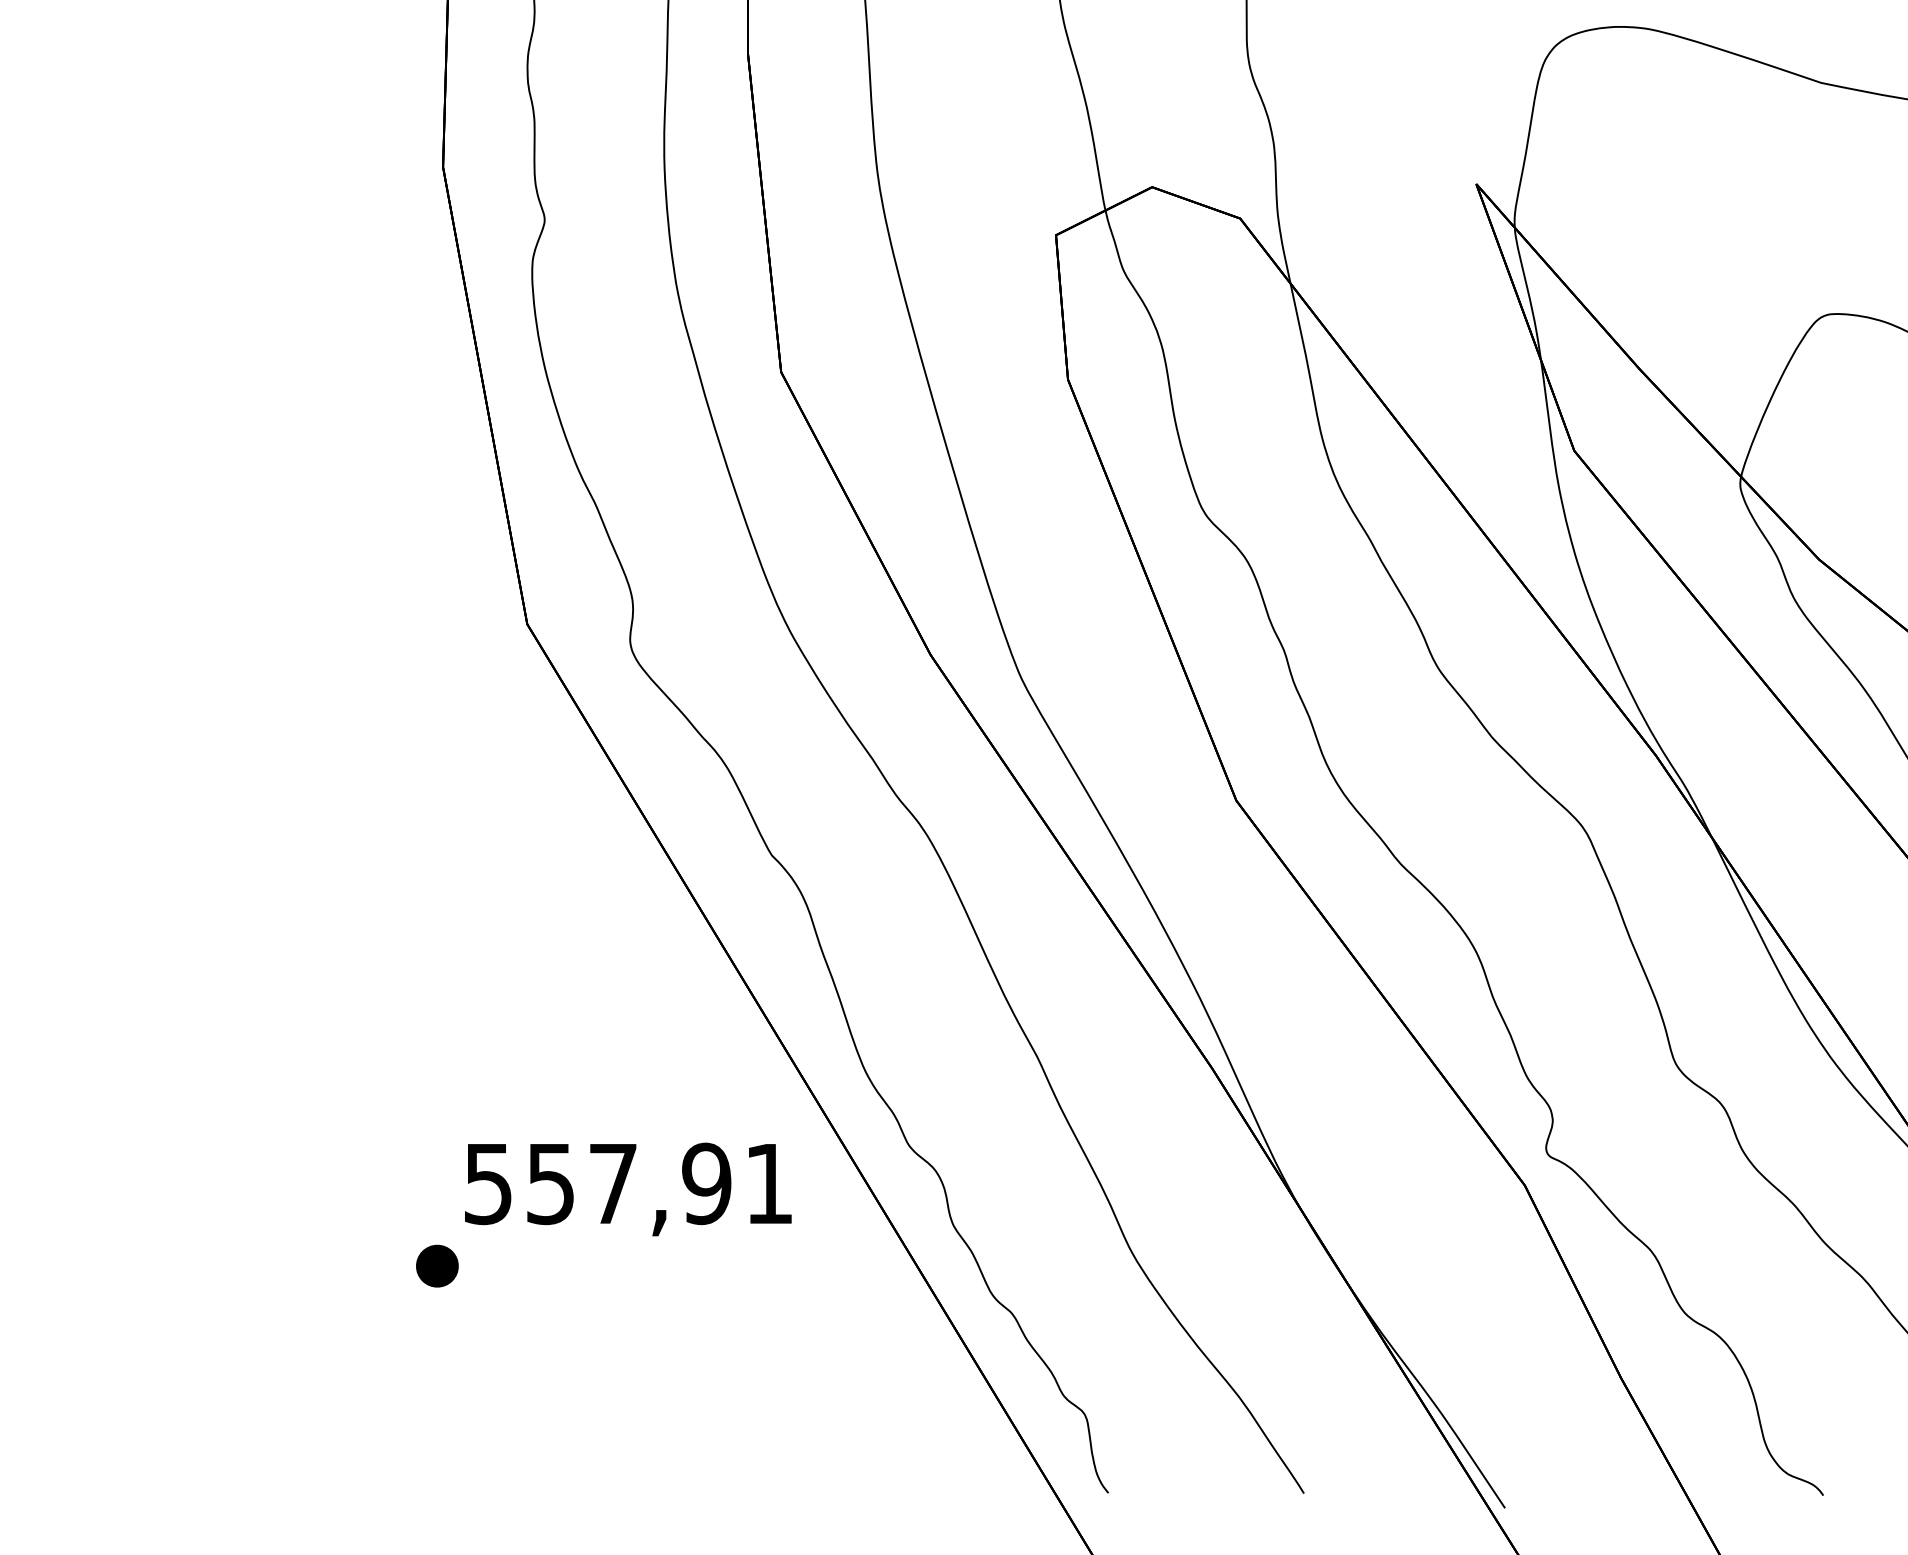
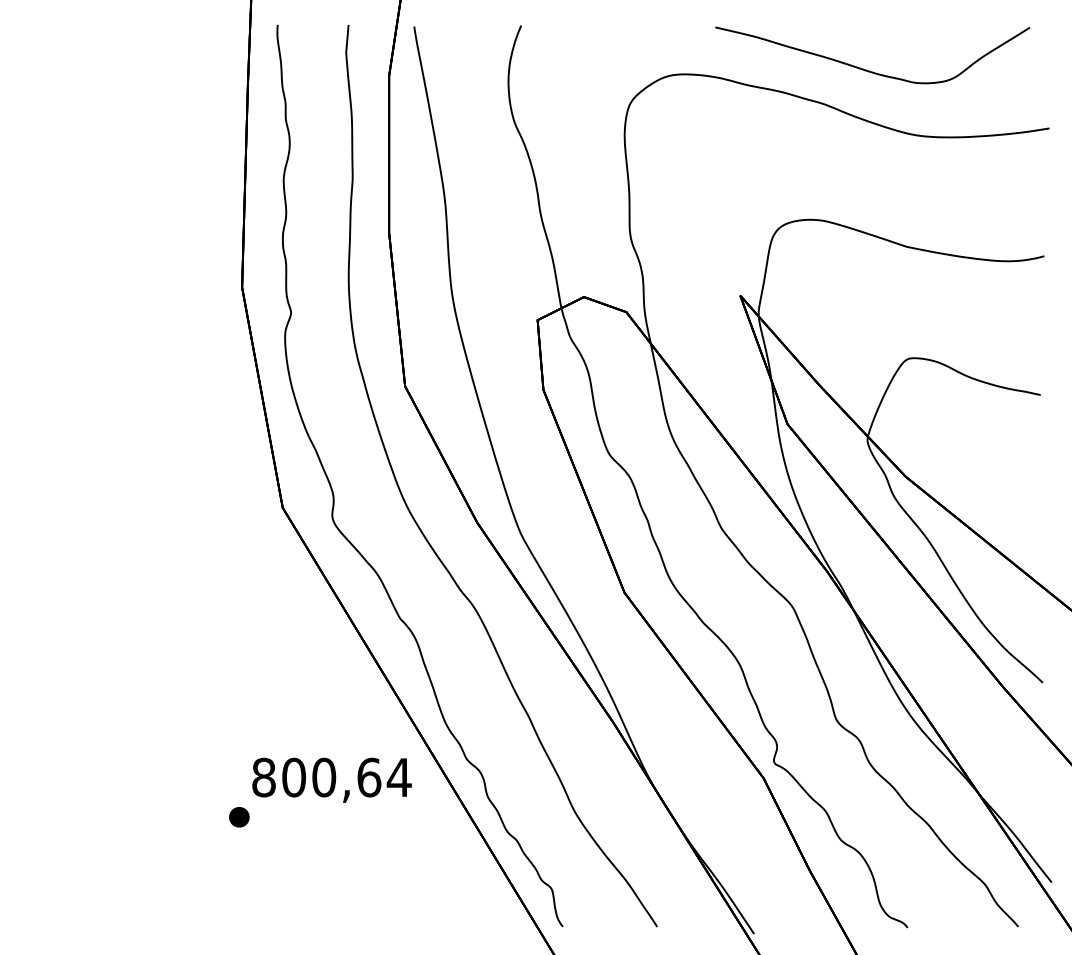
text: (628, 1183) -> (331, 777), 557,91 -> 800,64

